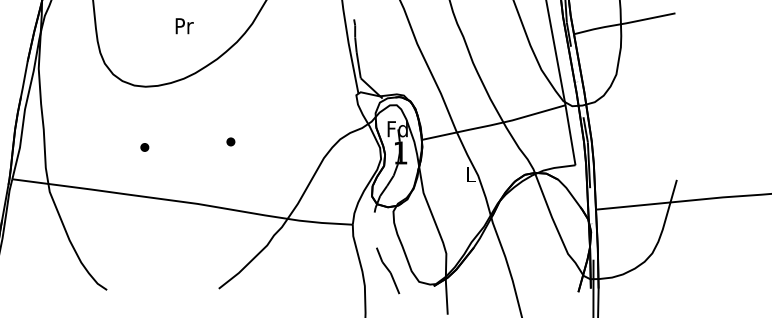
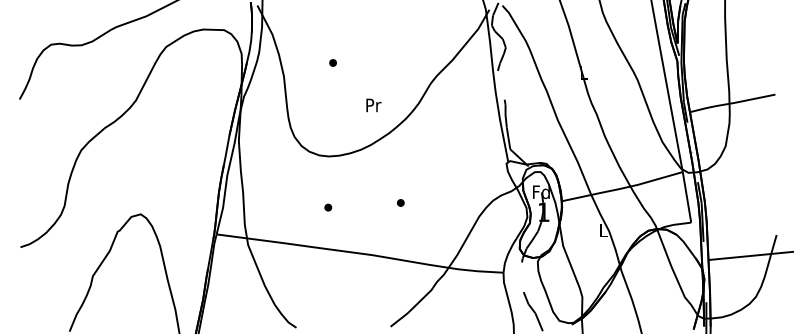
text: (184, 26) -> (373, 105), moved

